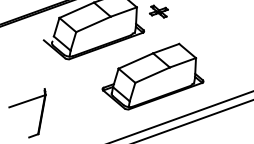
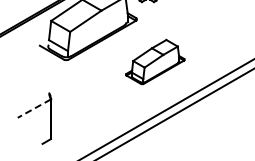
part: (154, 76) -> (155, 61), size x0.6
line: (27, 101) -> (34, 108), solid -> dashed

